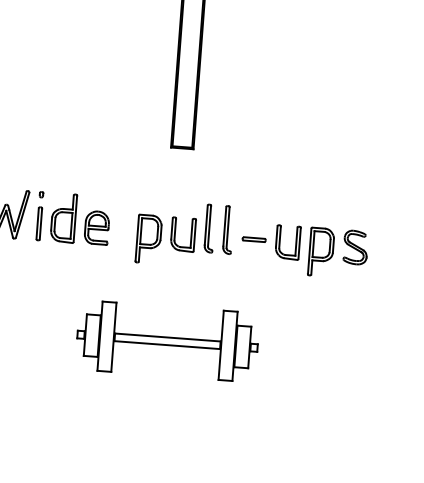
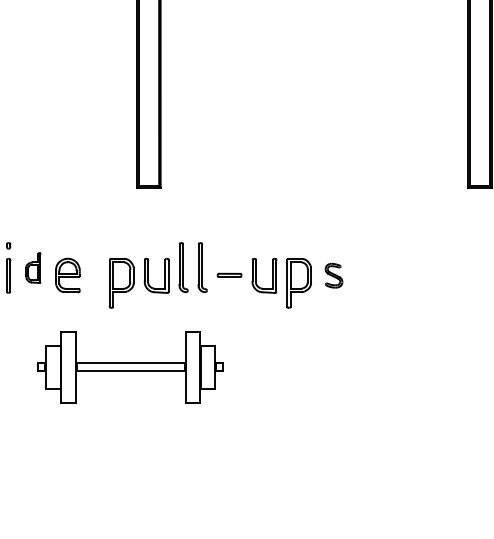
part: (64, 217) -> (33, 267), size x0.6
part: (355, 247) -> (333, 275), size x0.7
part: (167, 341) -> (130, 367), moved

